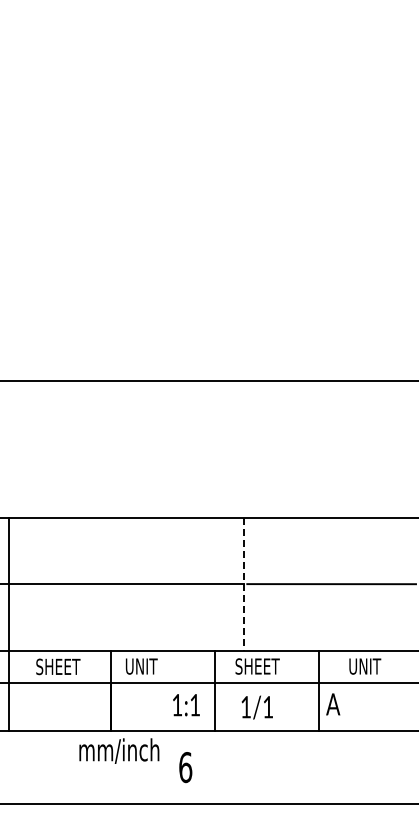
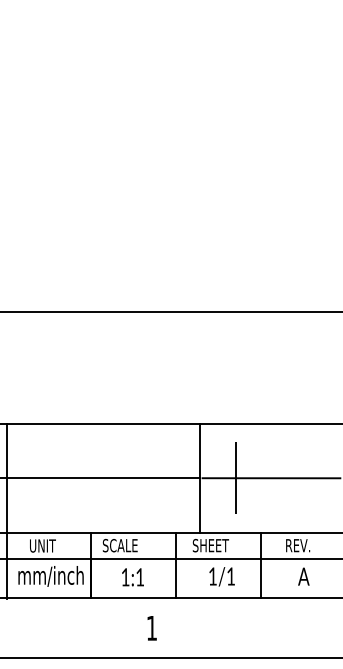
line: (244, 584) -> (200, 478), dashed -> solid
line: (287, 584) -> (235, 478), added
text: (58, 666) -> (47, 545), SHEET -> UNIT
text: (146, 666) -> (119, 545), UNIT -> SCALE
text: (365, 666) -> (299, 545), UNIT -> REV.
text: (333, 704) -> (304, 576), moved
text: (186, 705) -> (133, 577), moved
text: (256, 707) -> (221, 576), moved
text: (119, 750) -> (51, 575), moved
text: (185, 767) -> (151, 628), 6 -> 1

